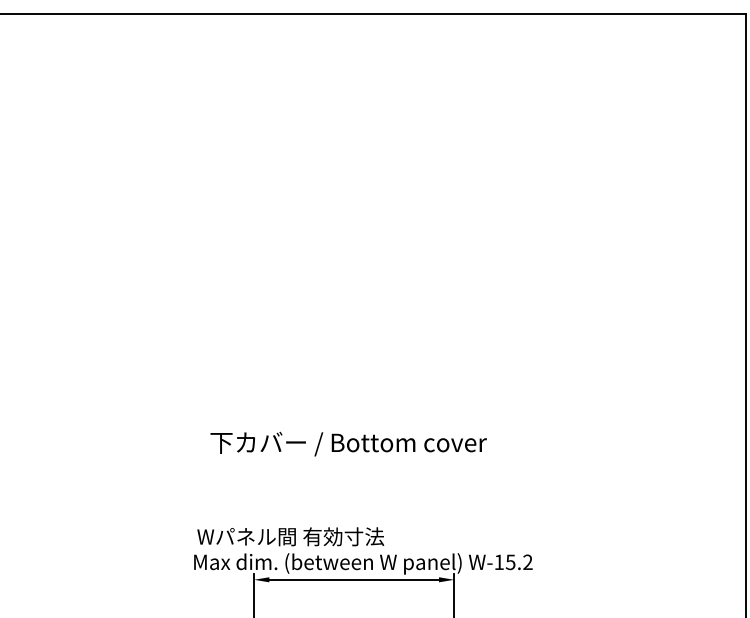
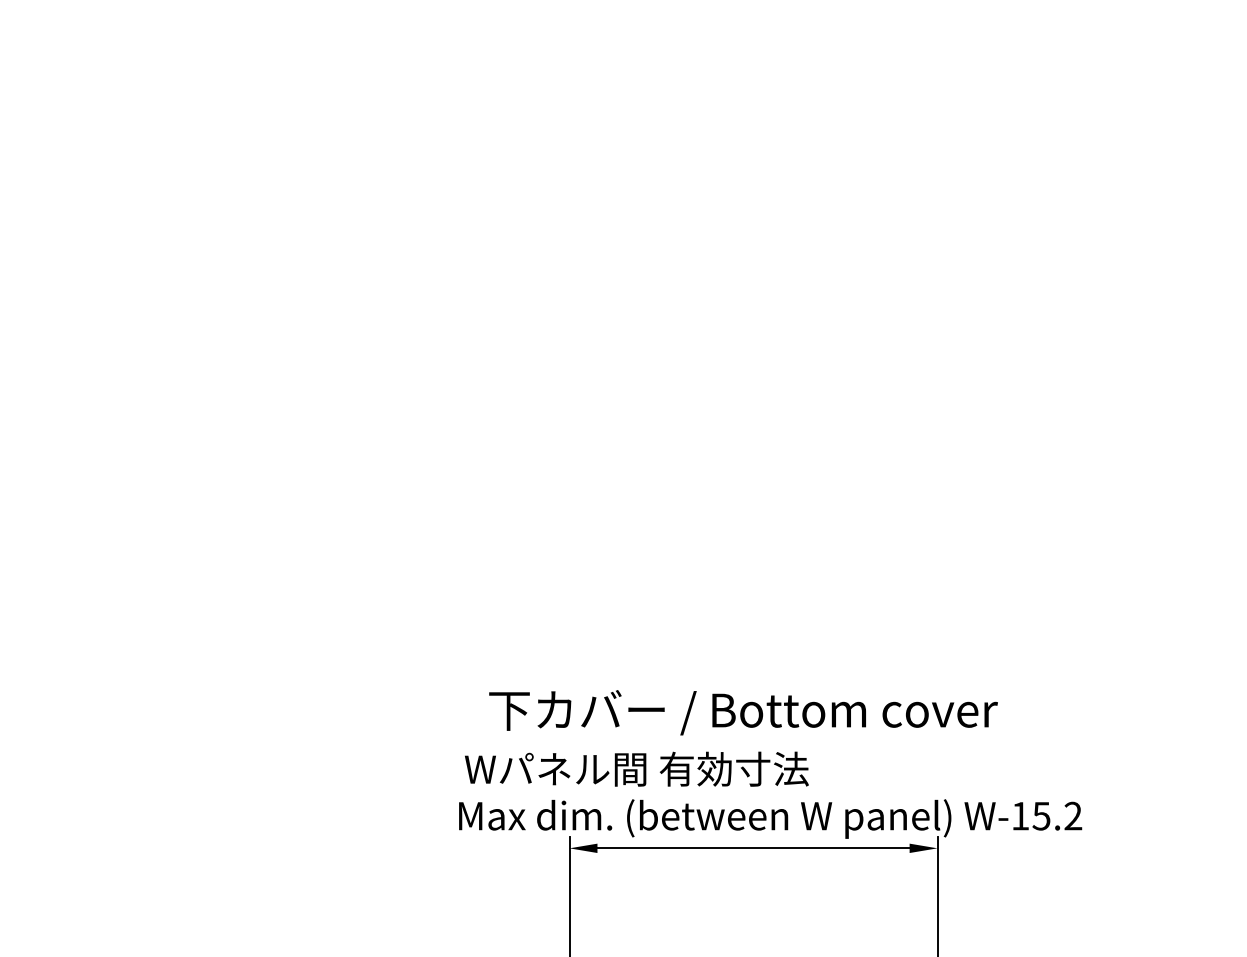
text: (348, 443) -> (743, 711), moved

